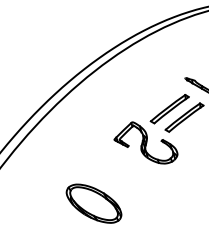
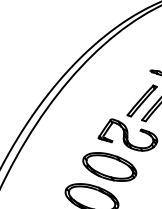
part: (119, 172) -> (108, 166), added

